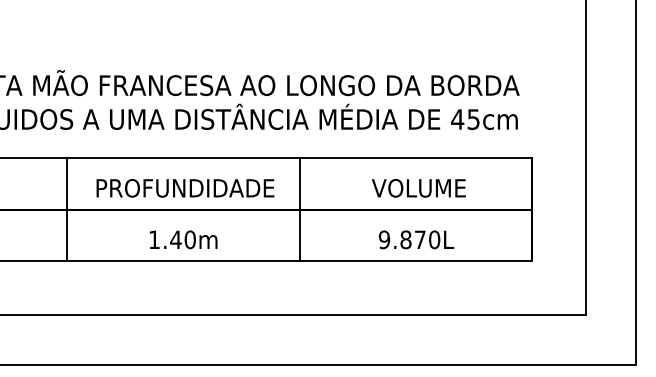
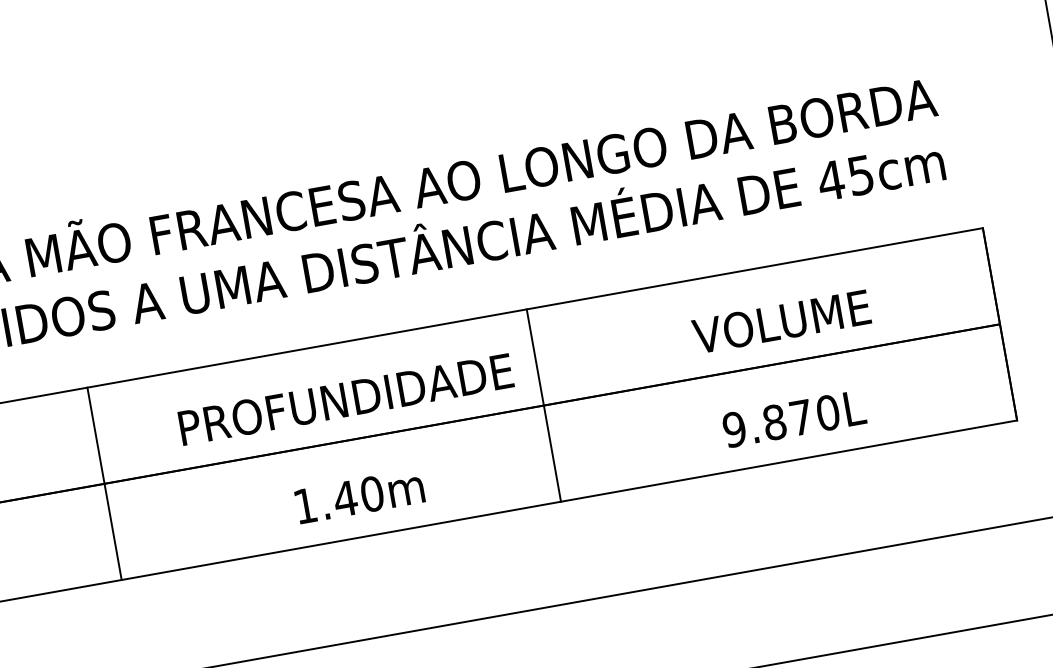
line: (67, 209) -> (105, 483), moved
line: (299, 209) -> (543, 405), moved

